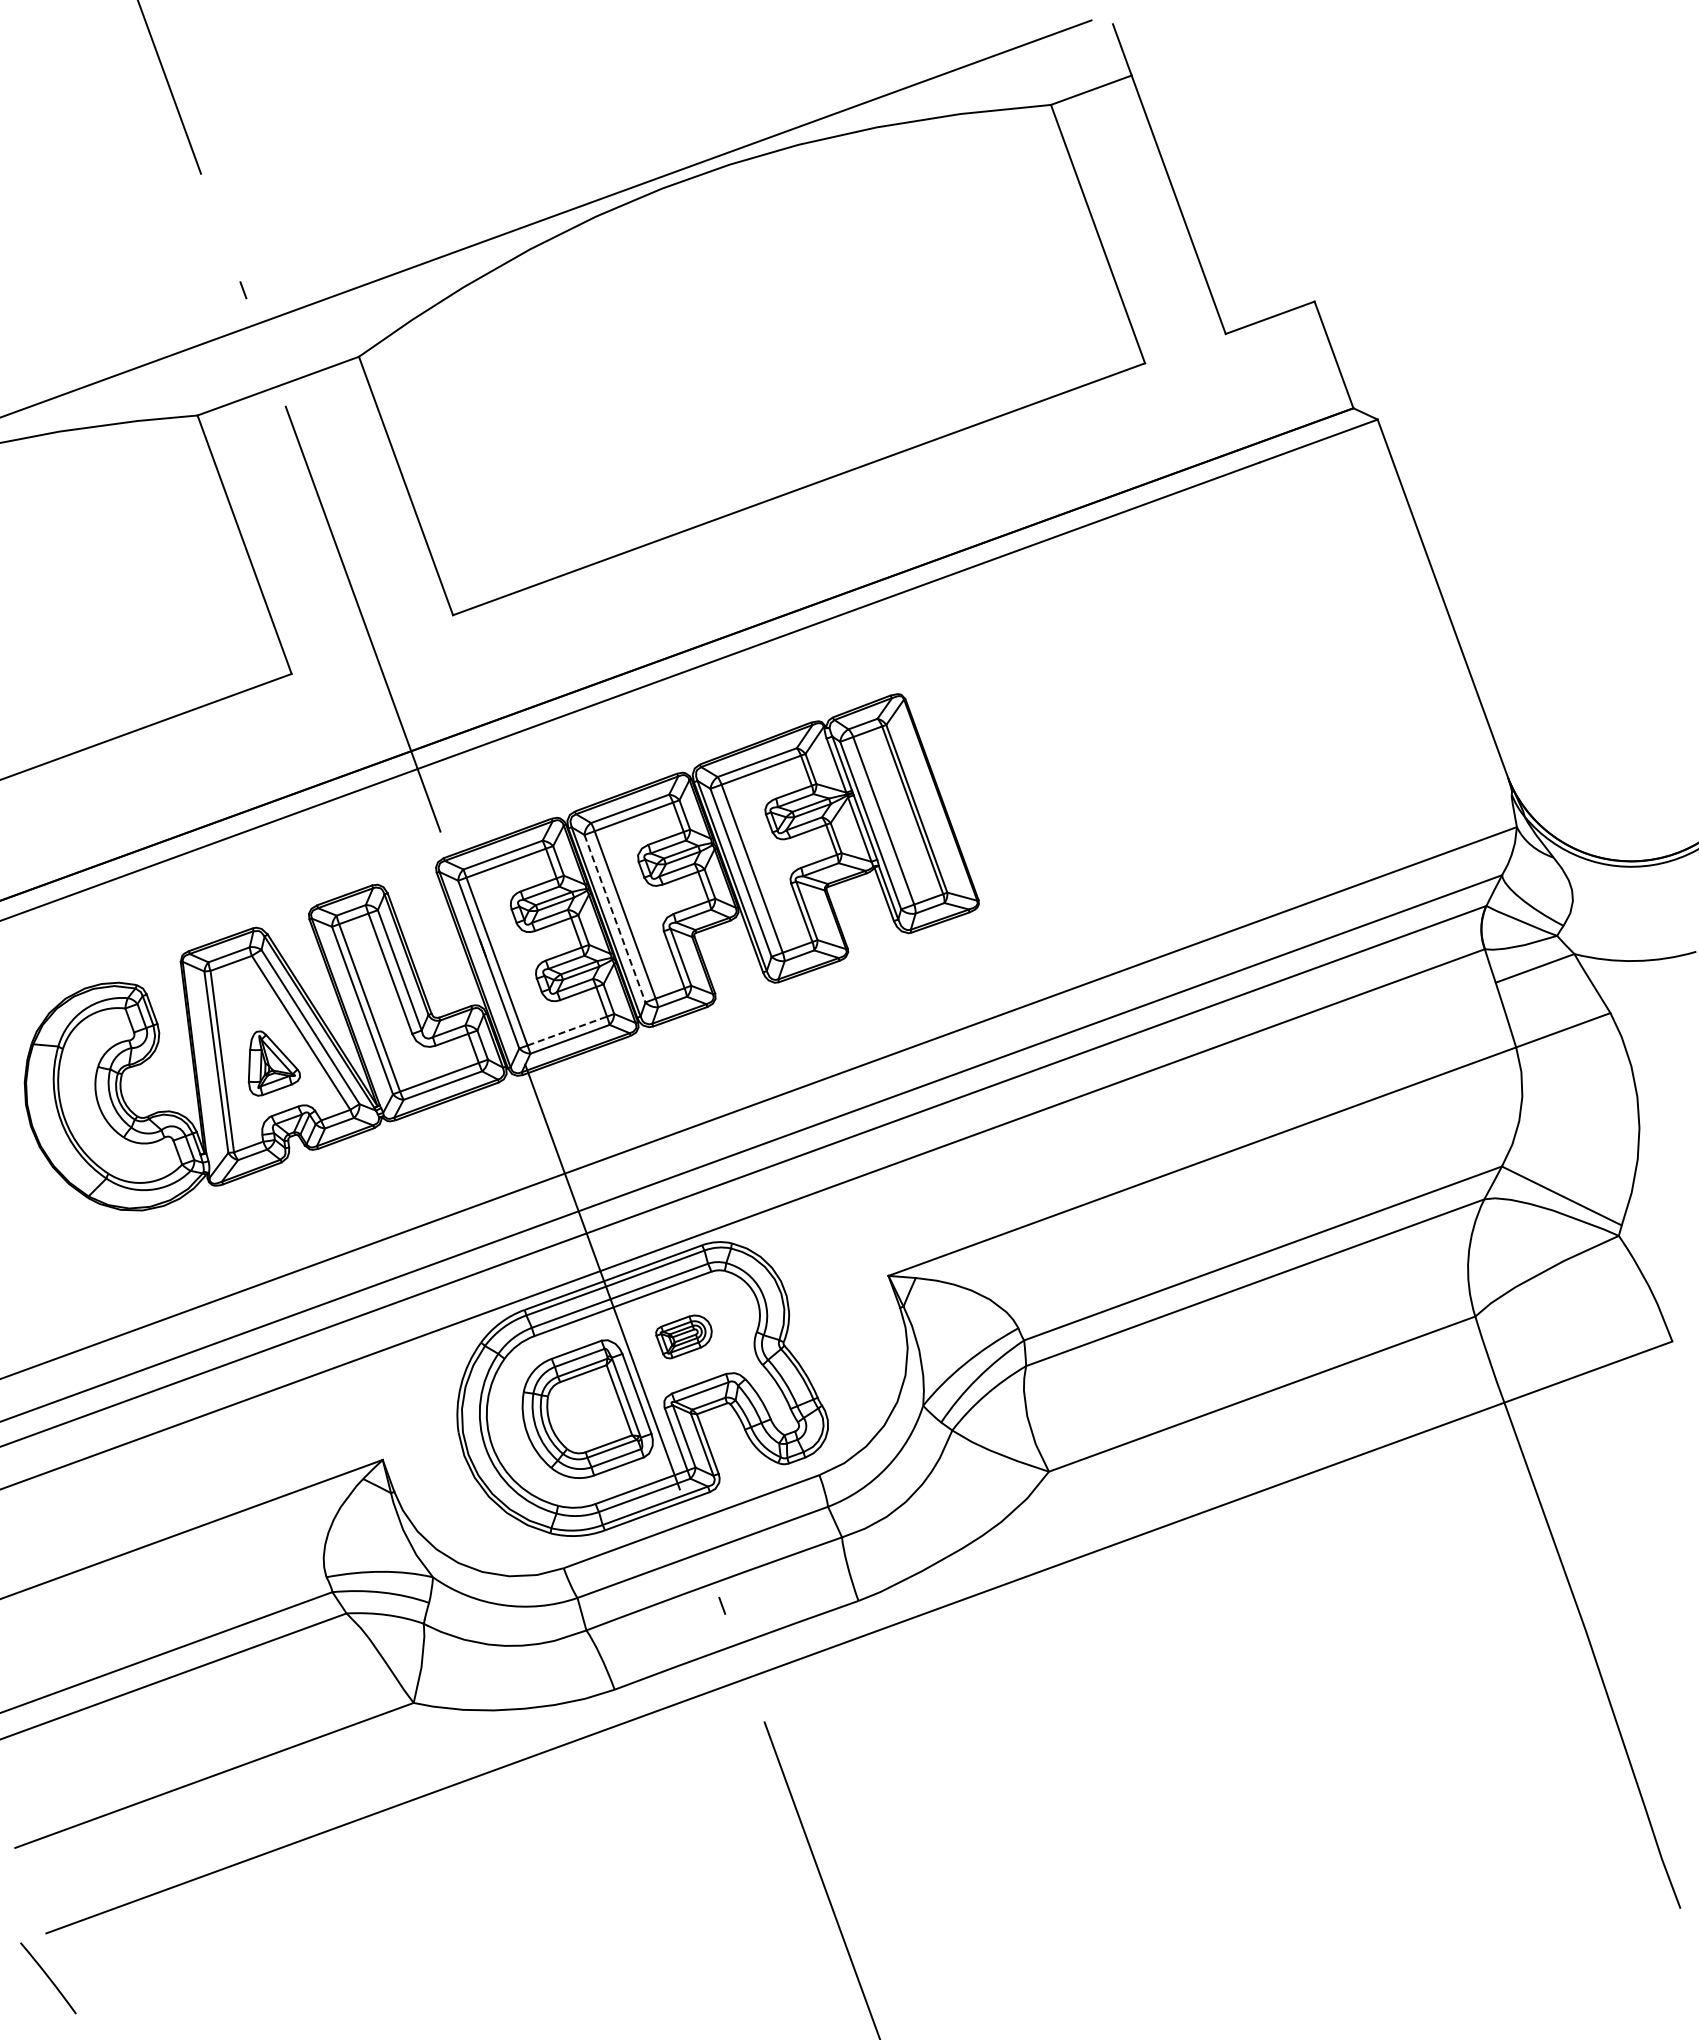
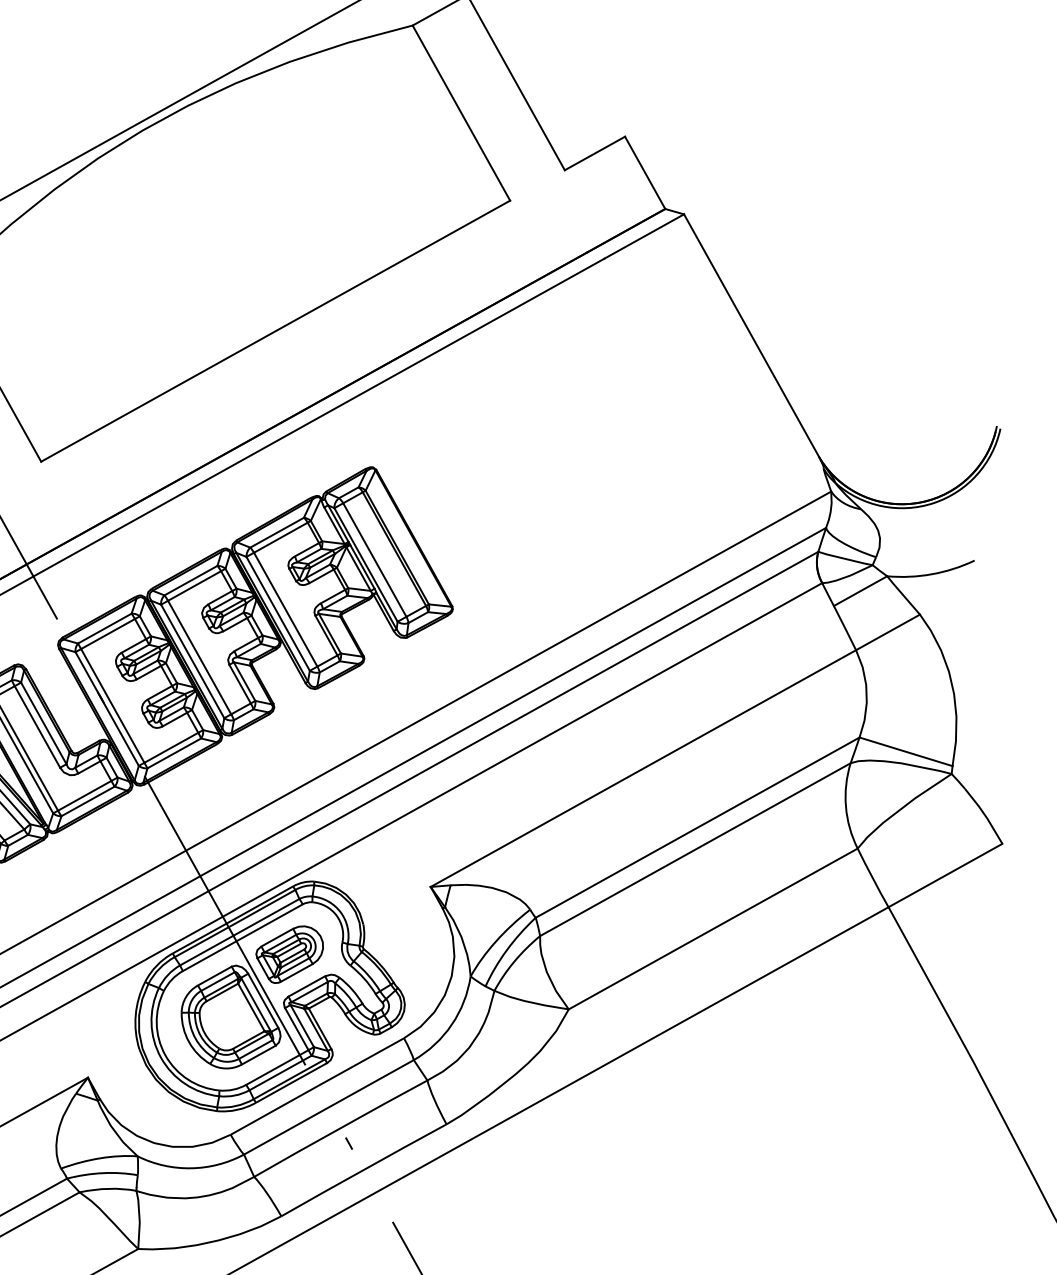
line: (615, 919) -> (193, 661), dashed -> solid
line: (567, 1030) -> (171, 747), dashed -> solid
part: (683, 1336) -> (290, 954), size x1.67

